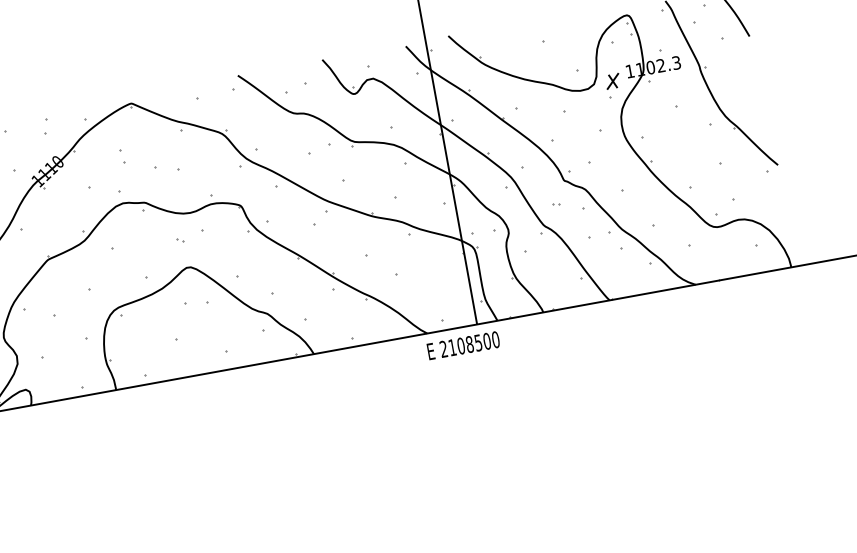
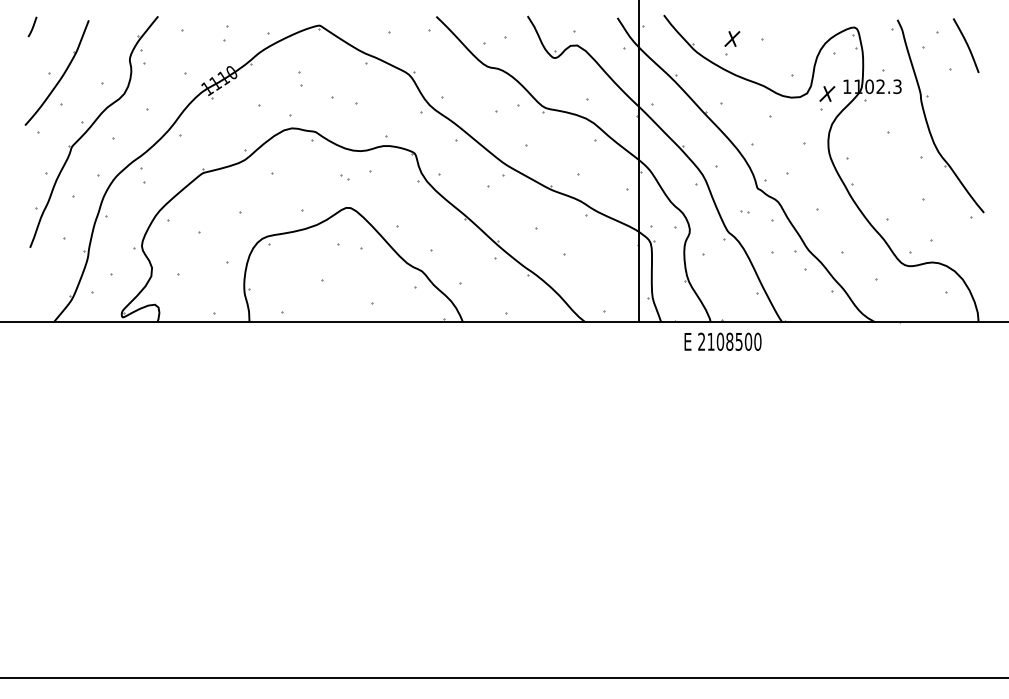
part: (516, 50) -> (732, 43), added
text: (463, 345) -> (722, 341), moved

